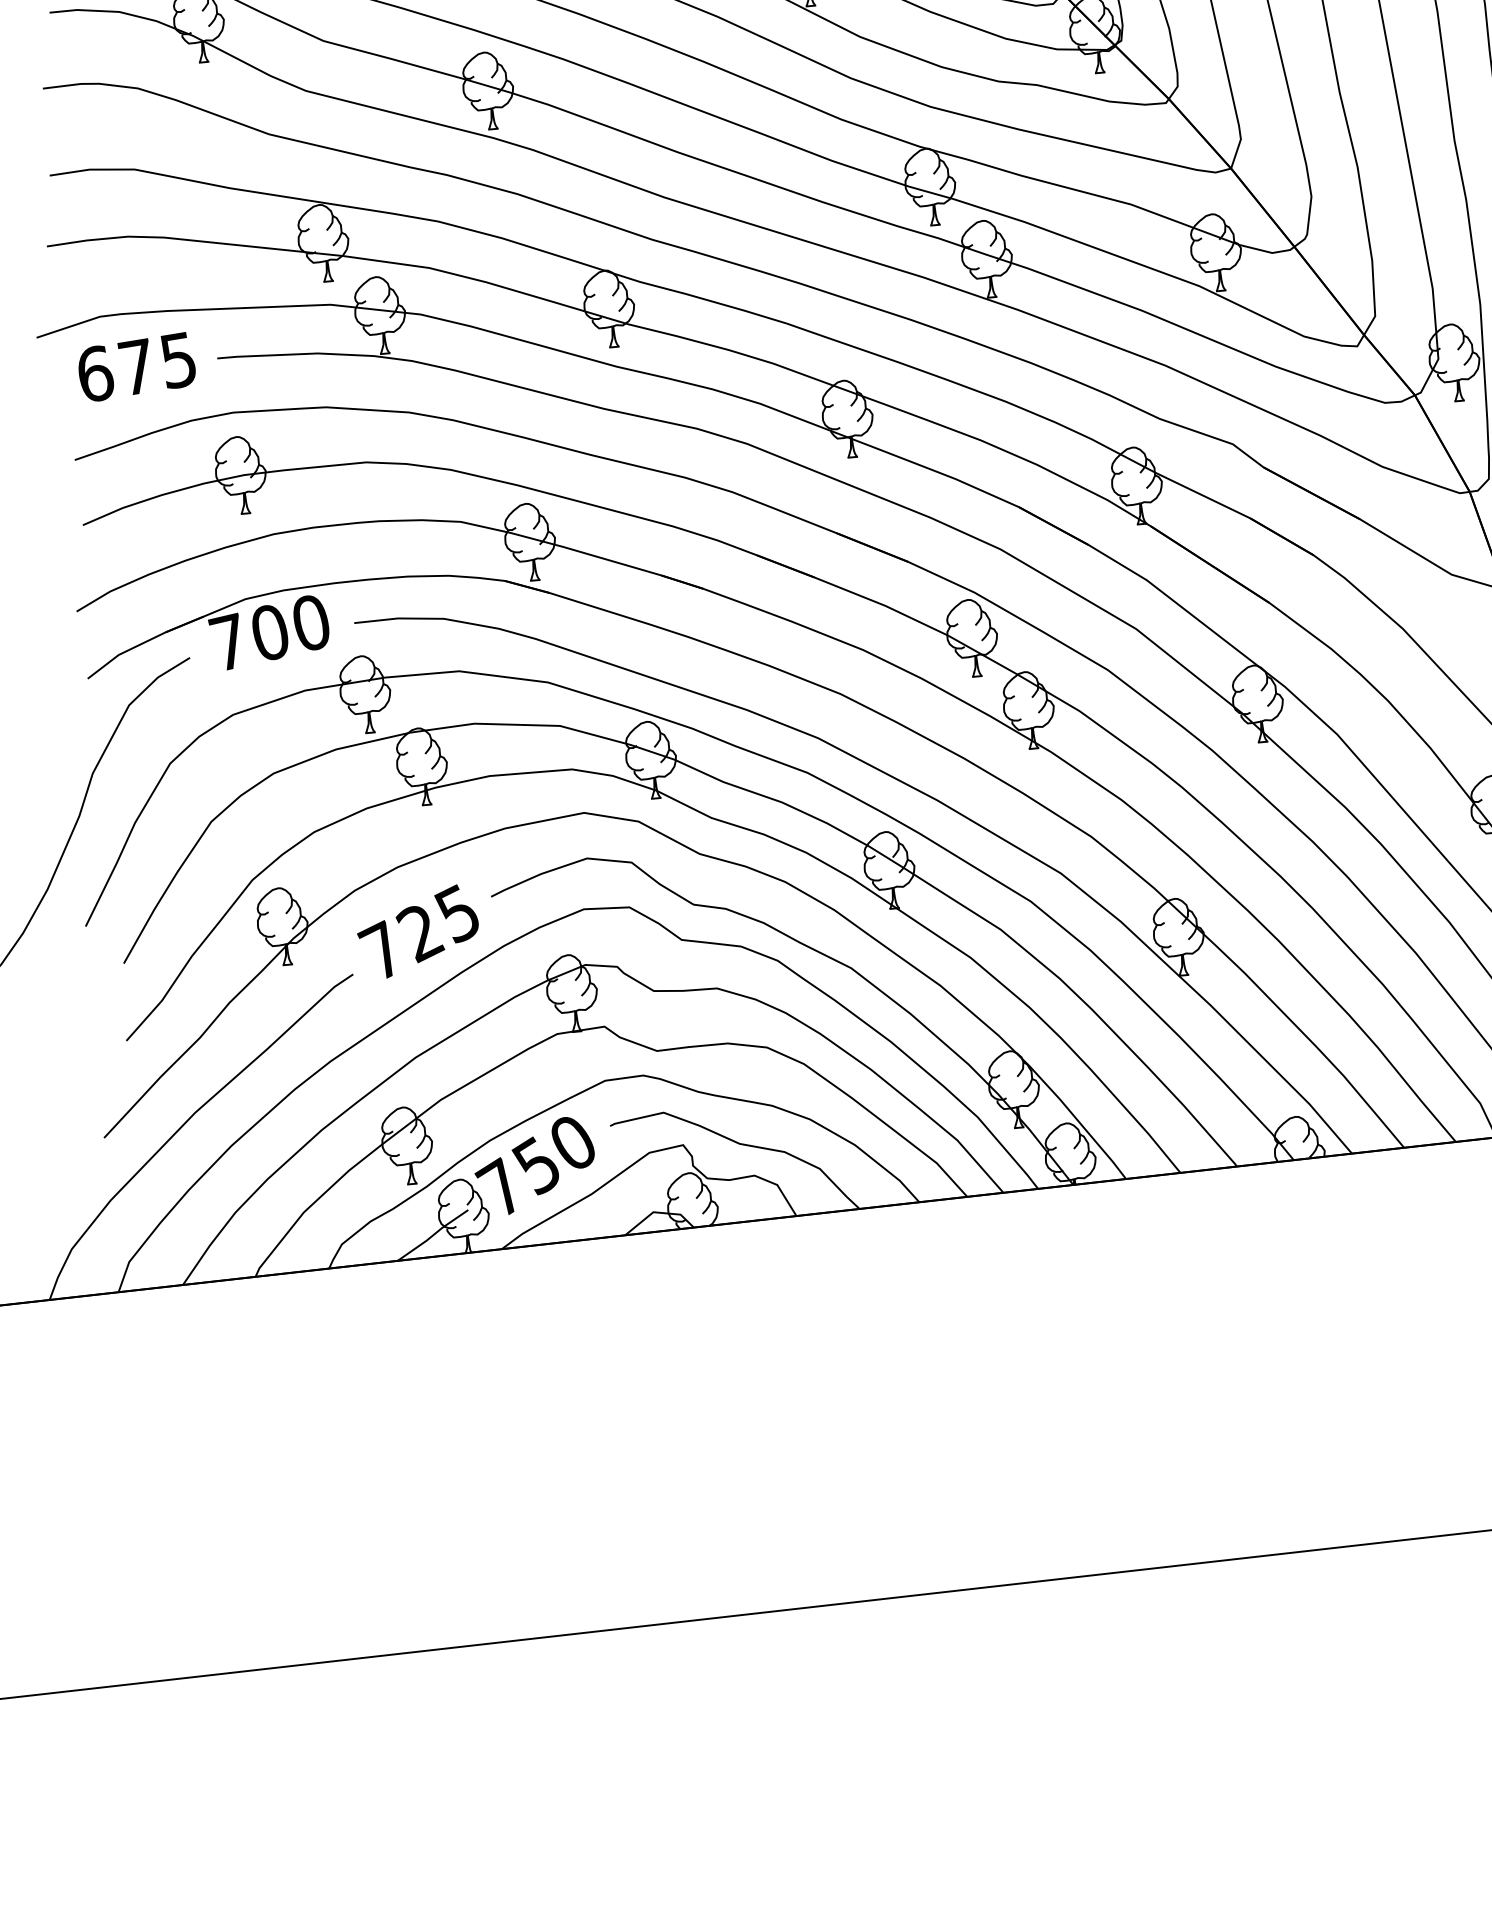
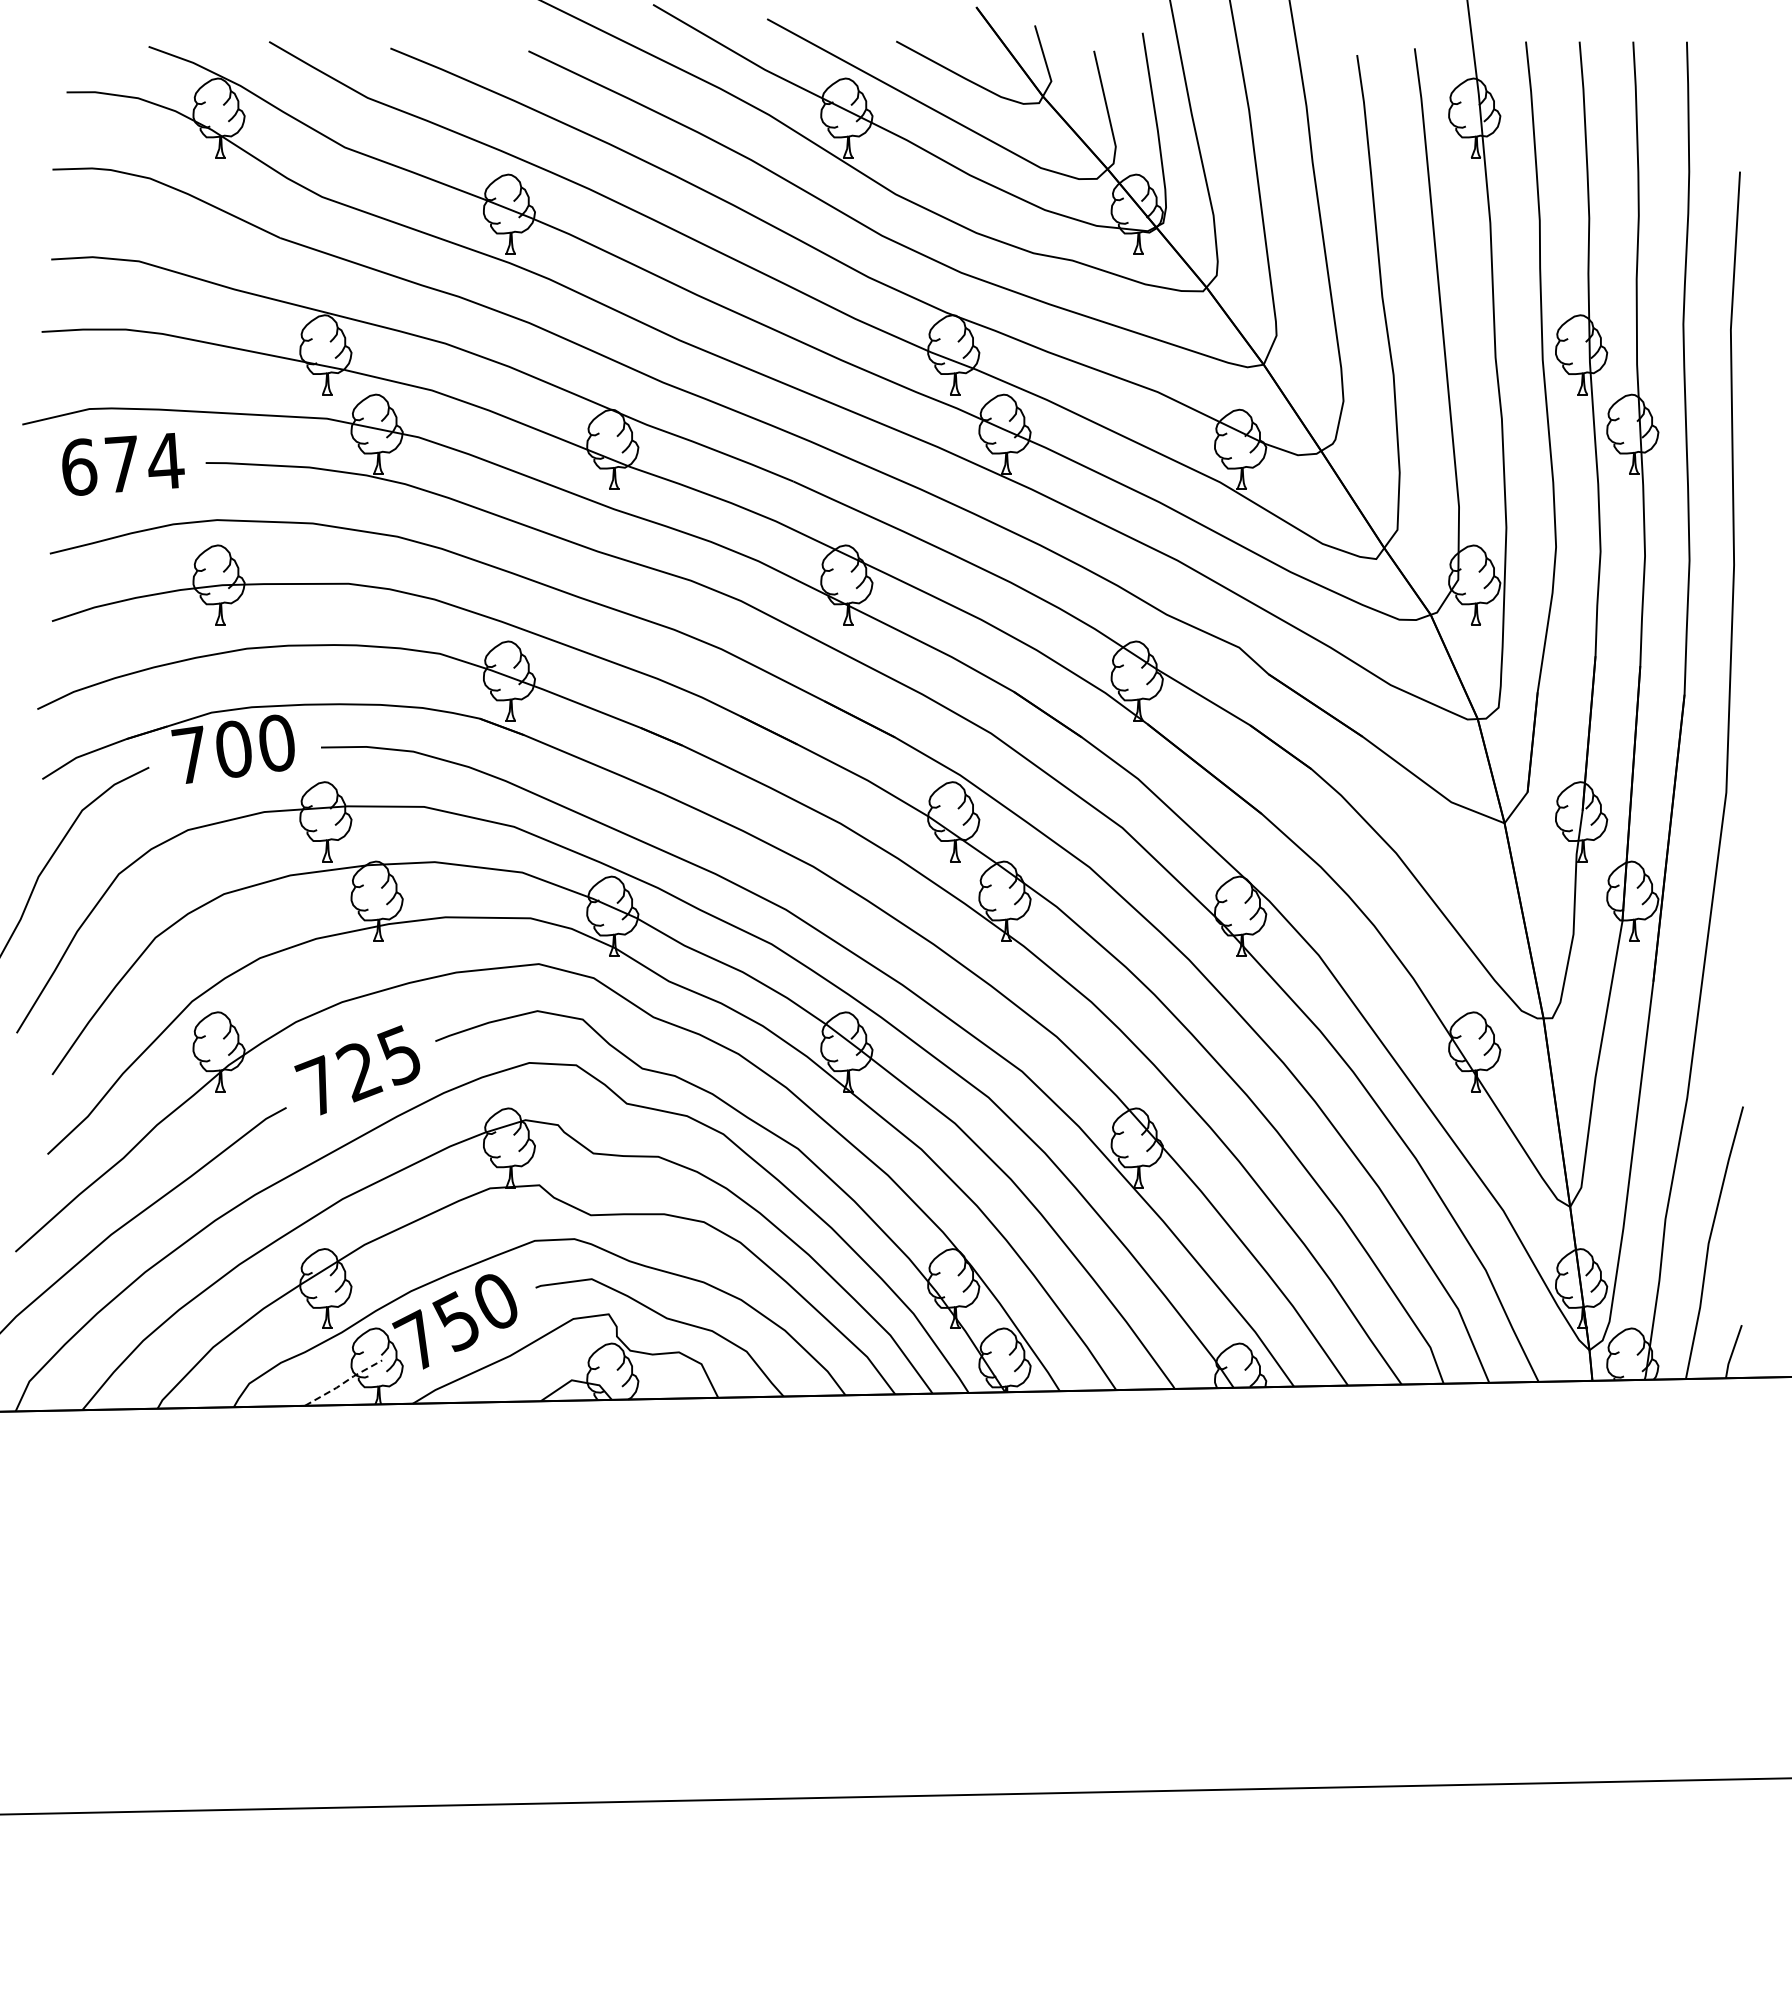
text: (179, 360) -> (166, 461), 675 -> 674
line: (432, 1234) -> (343, 1382), solid -> dashed

